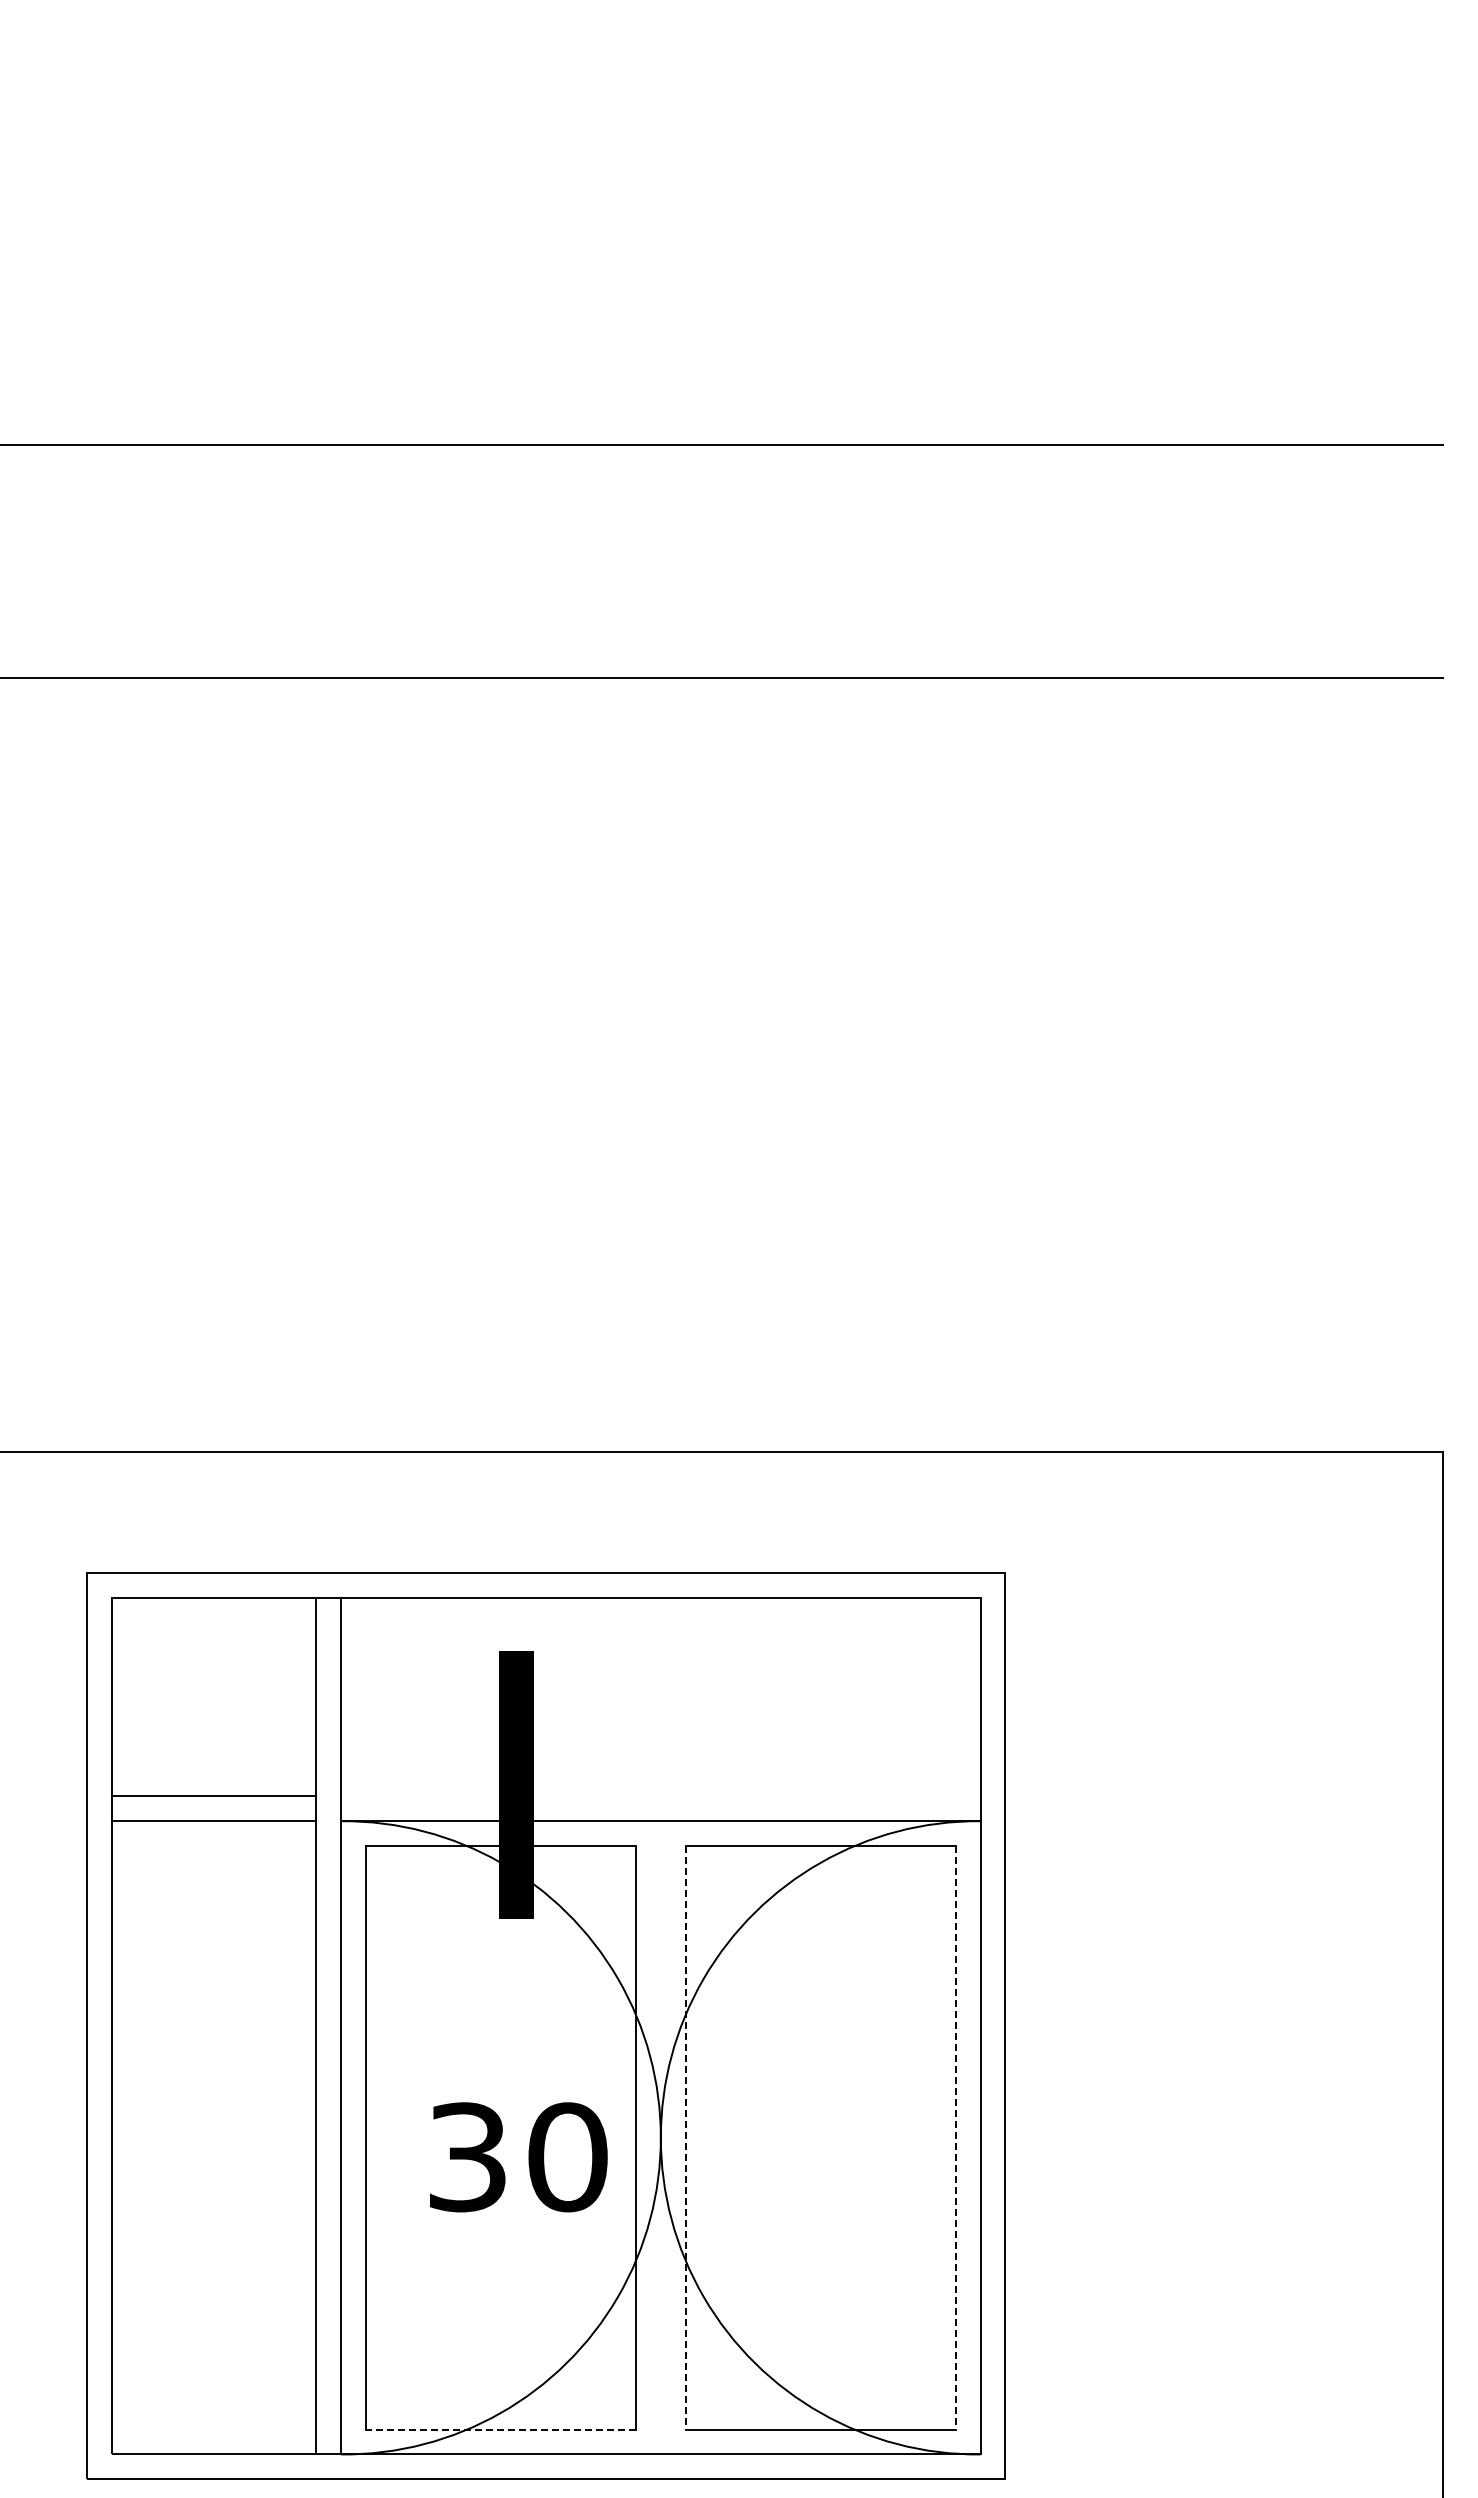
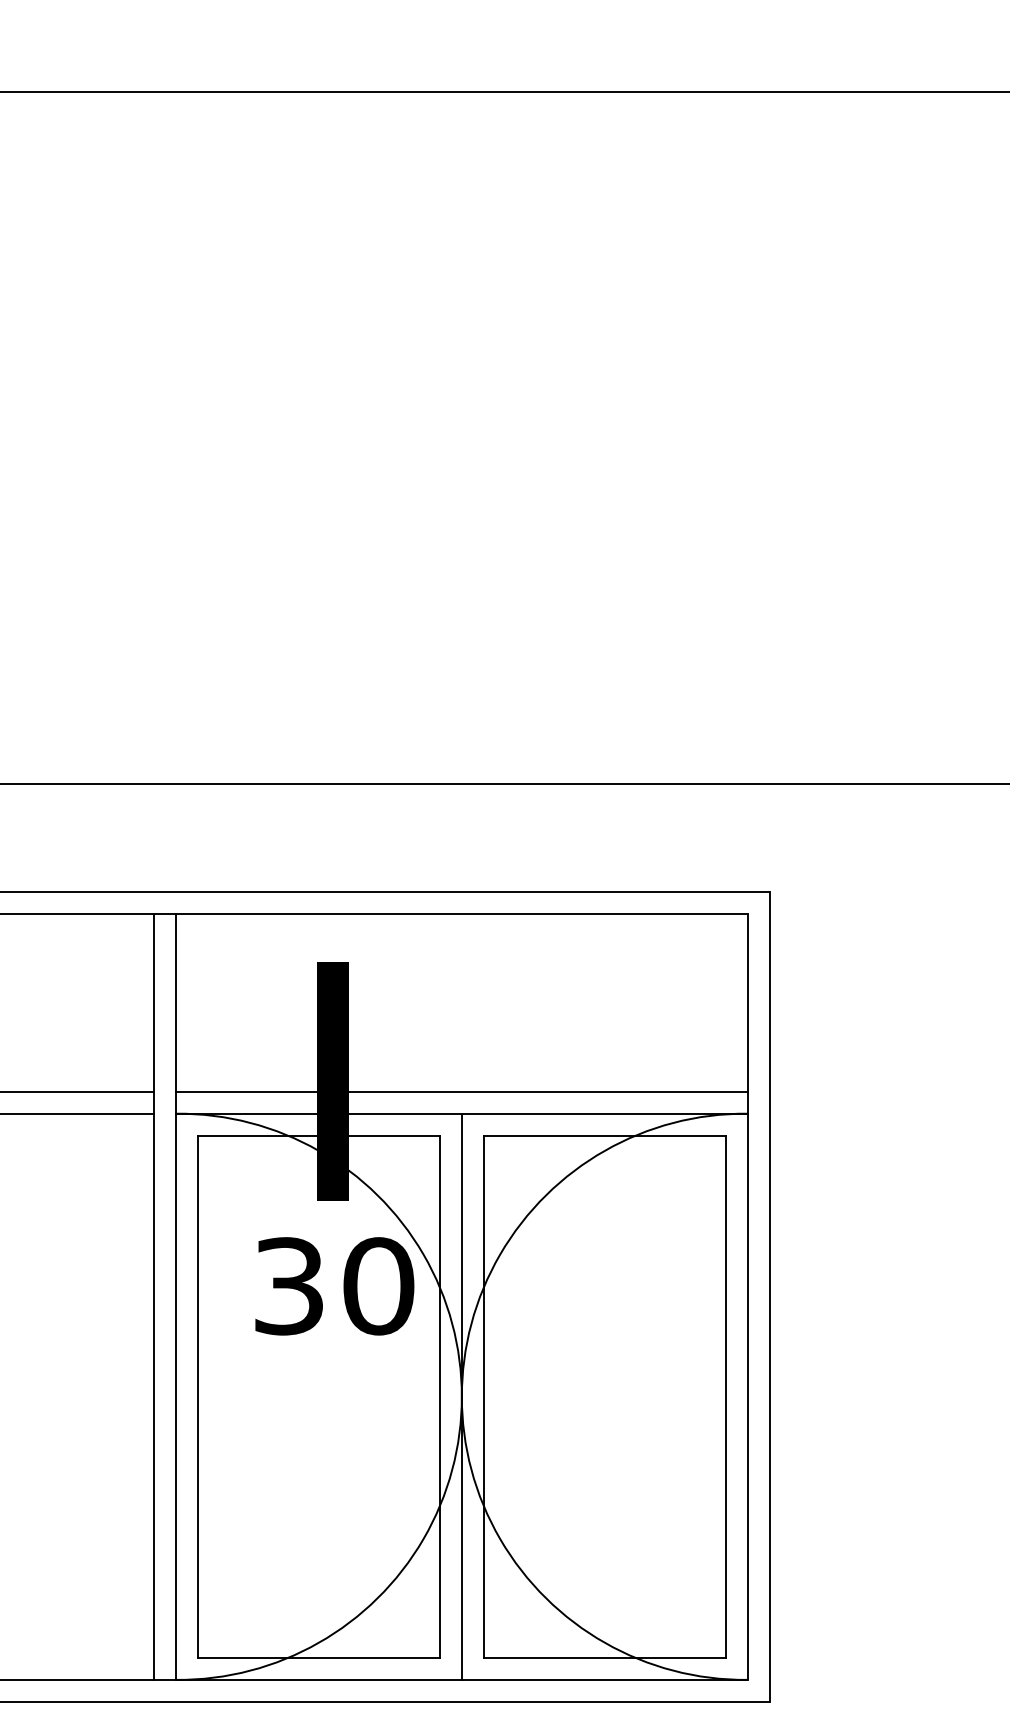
line: (660, 1796) -> (461, 1091), added
line: (660, 2137) -> (461, 1396), added
line: (685, 2137) -> (483, 1396), dashed -> solid
line: (955, 2137) -> (725, 1396), dashed -> solid
text: (518, 2157) -> (334, 1286), moved
line: (500, 2429) -> (318, 1657), dashed -> solid

